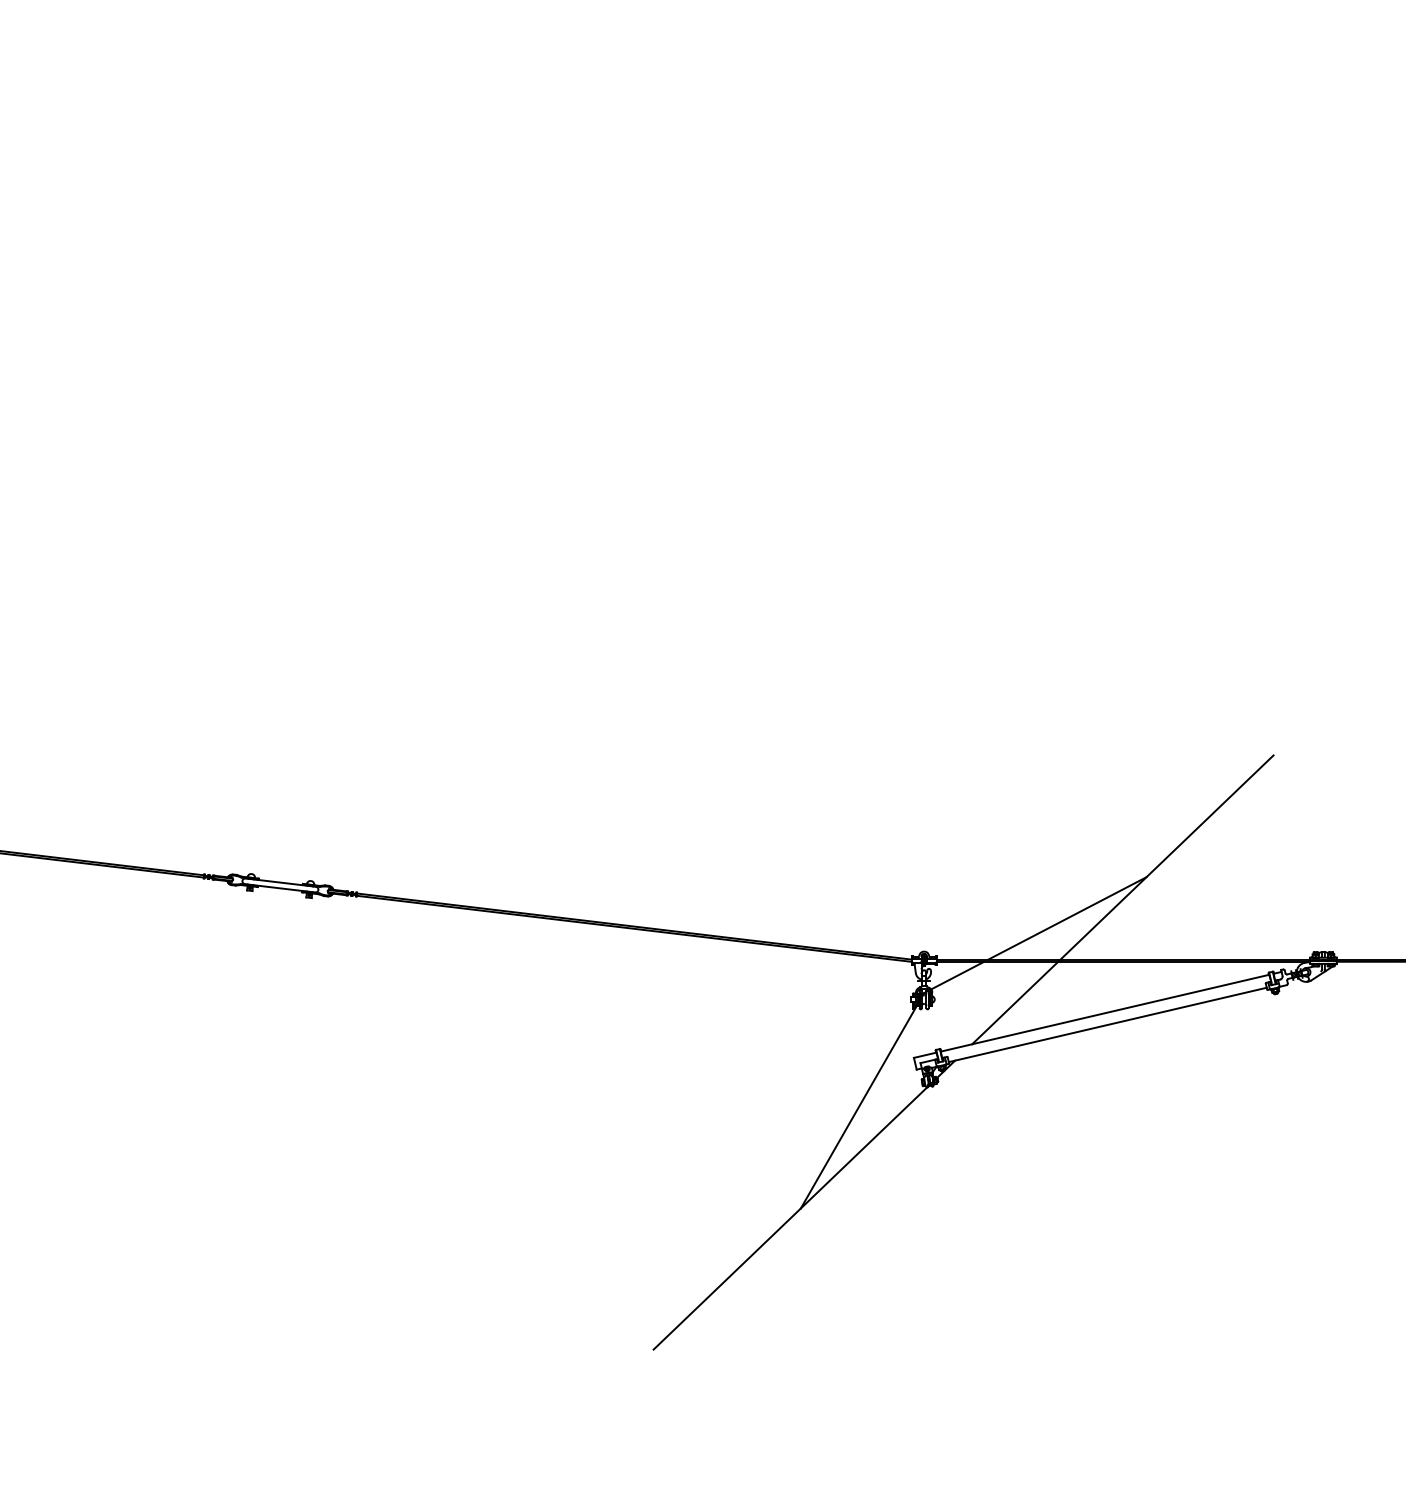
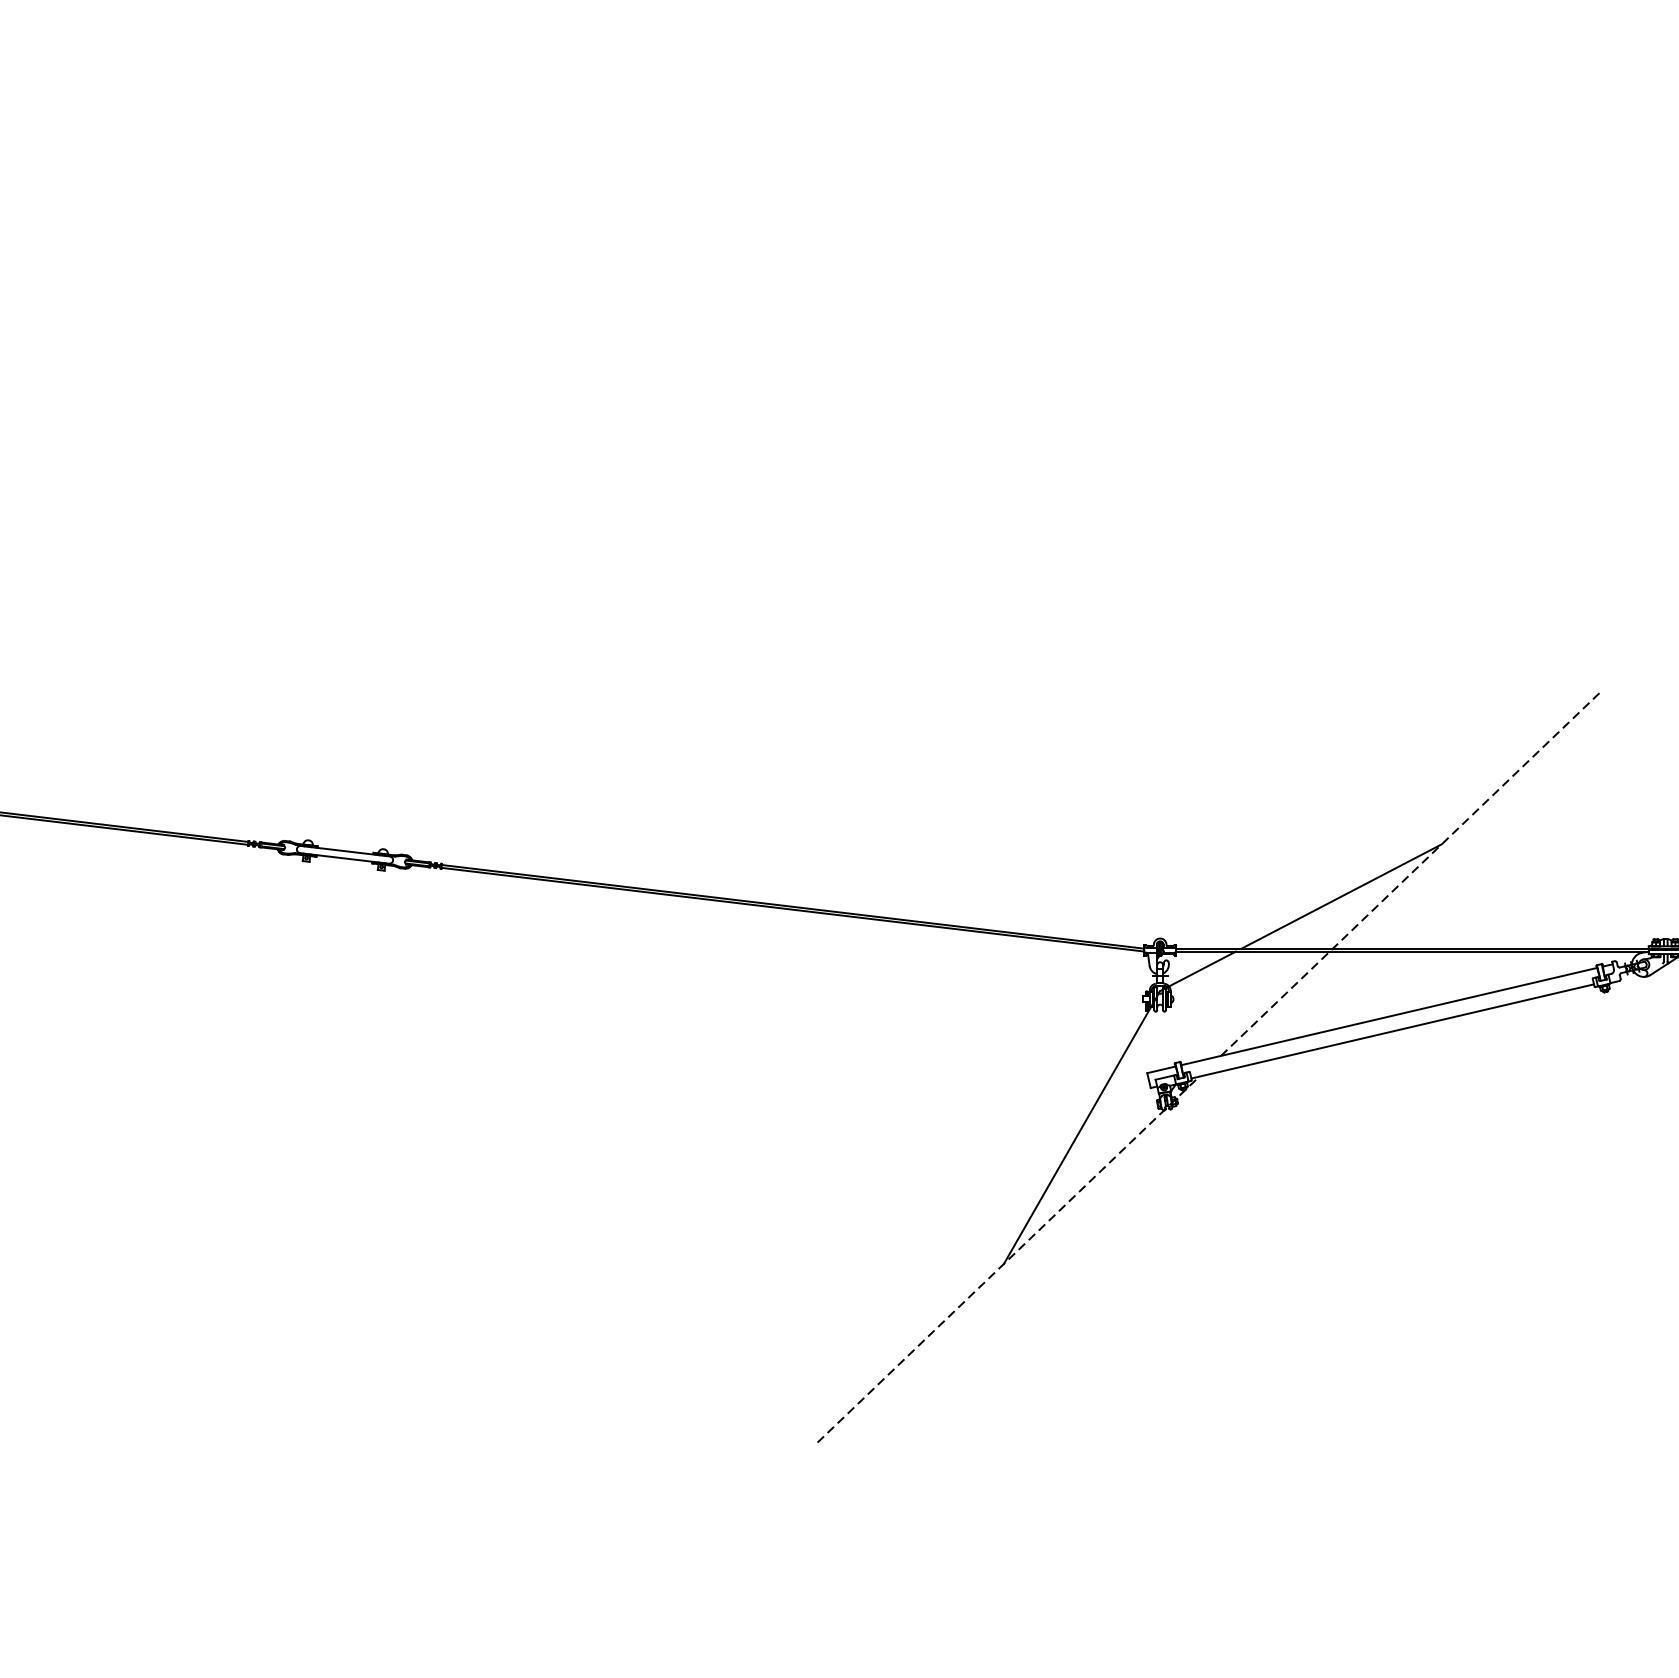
line: (1122, 899) -> (1411, 872), solid -> dashed
line: (804, 1205) -> (1008, 1260), solid -> dashed

